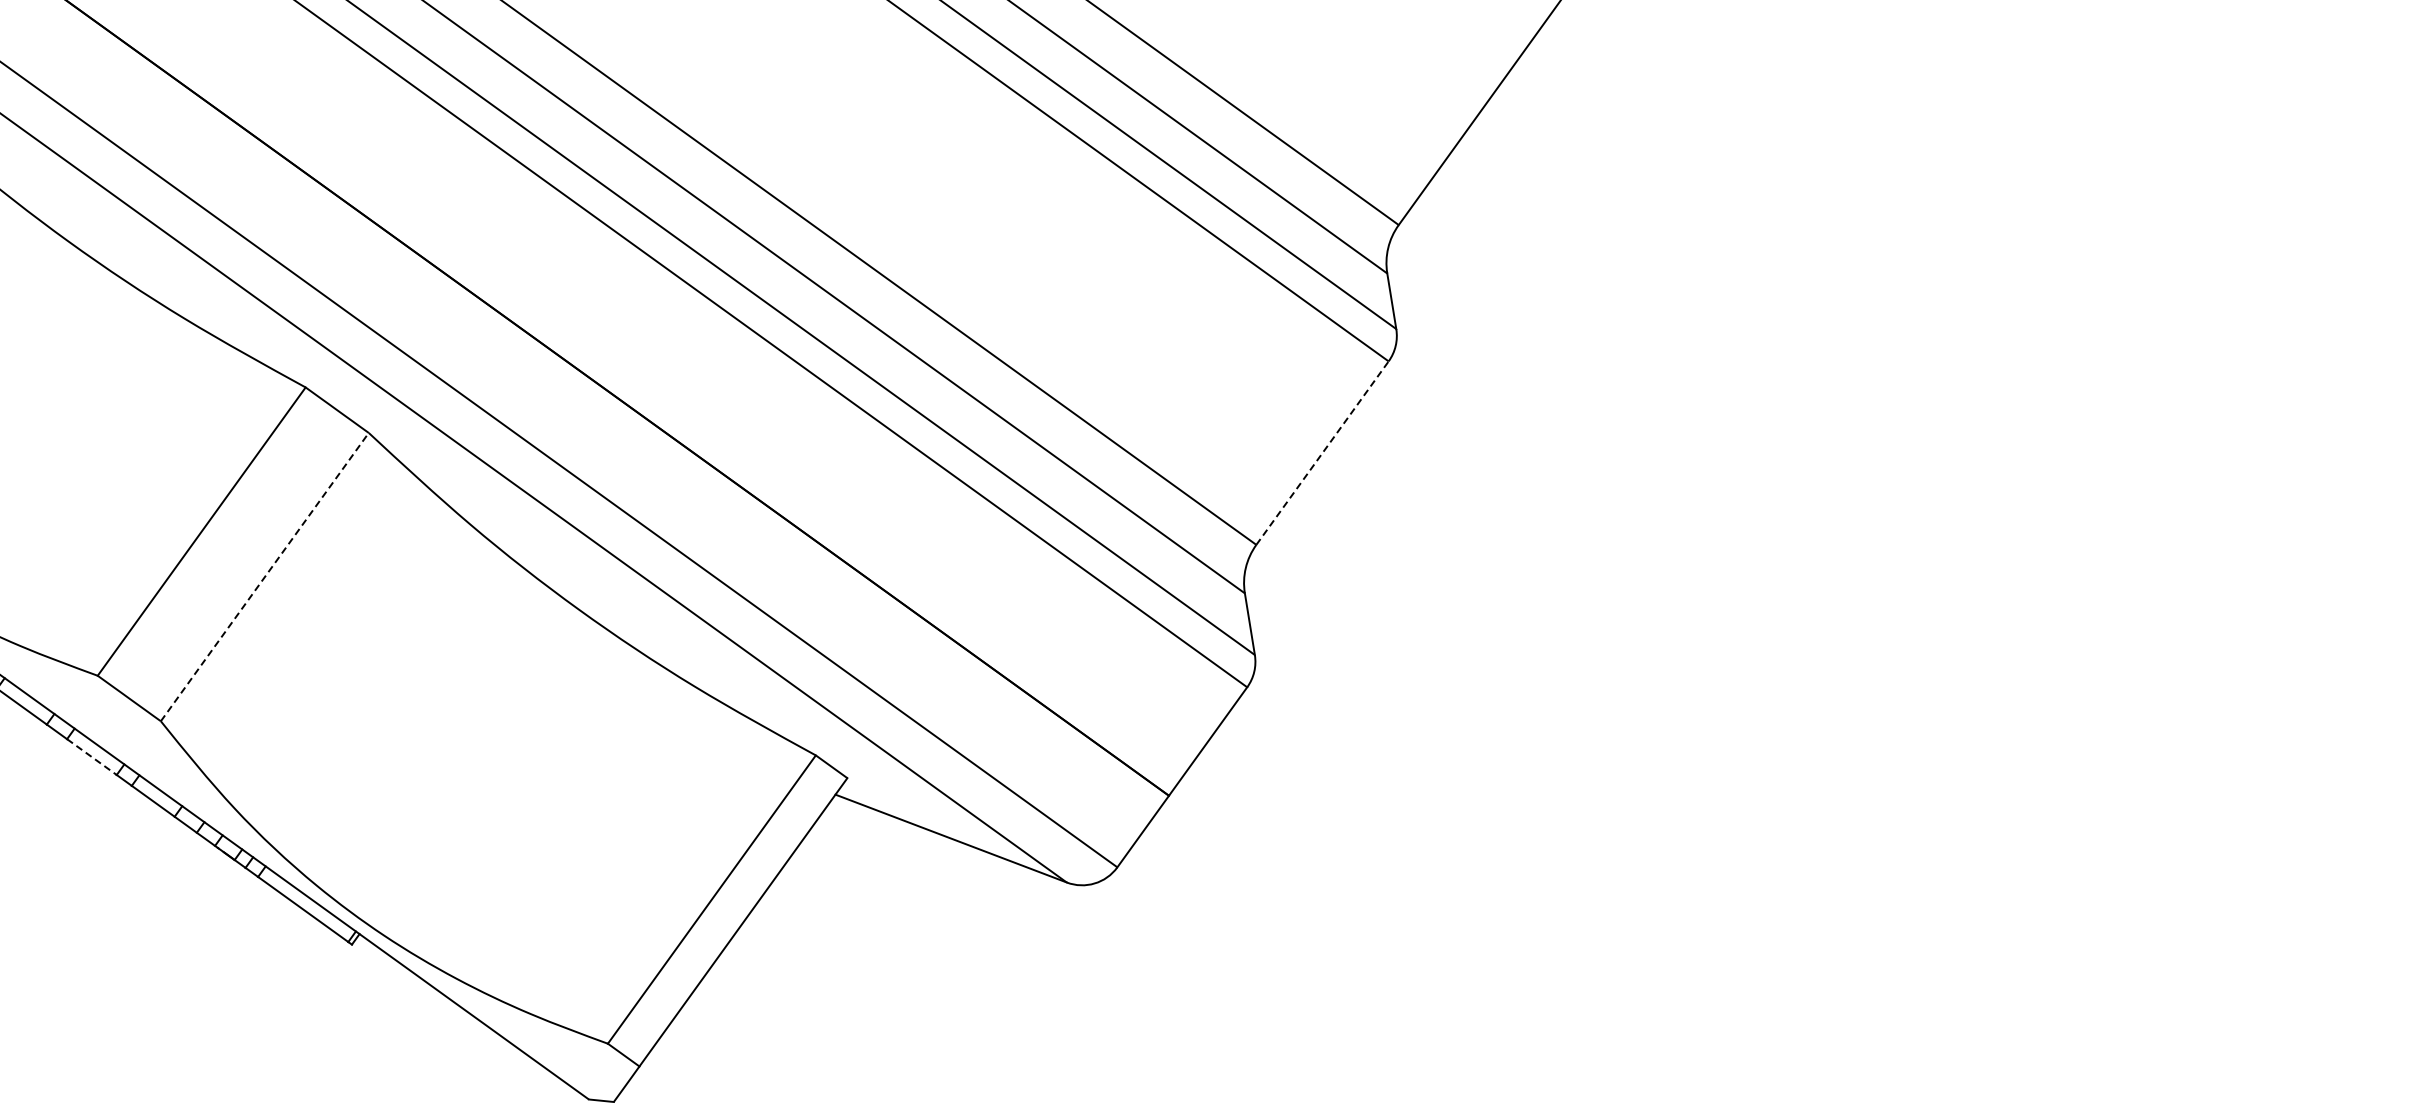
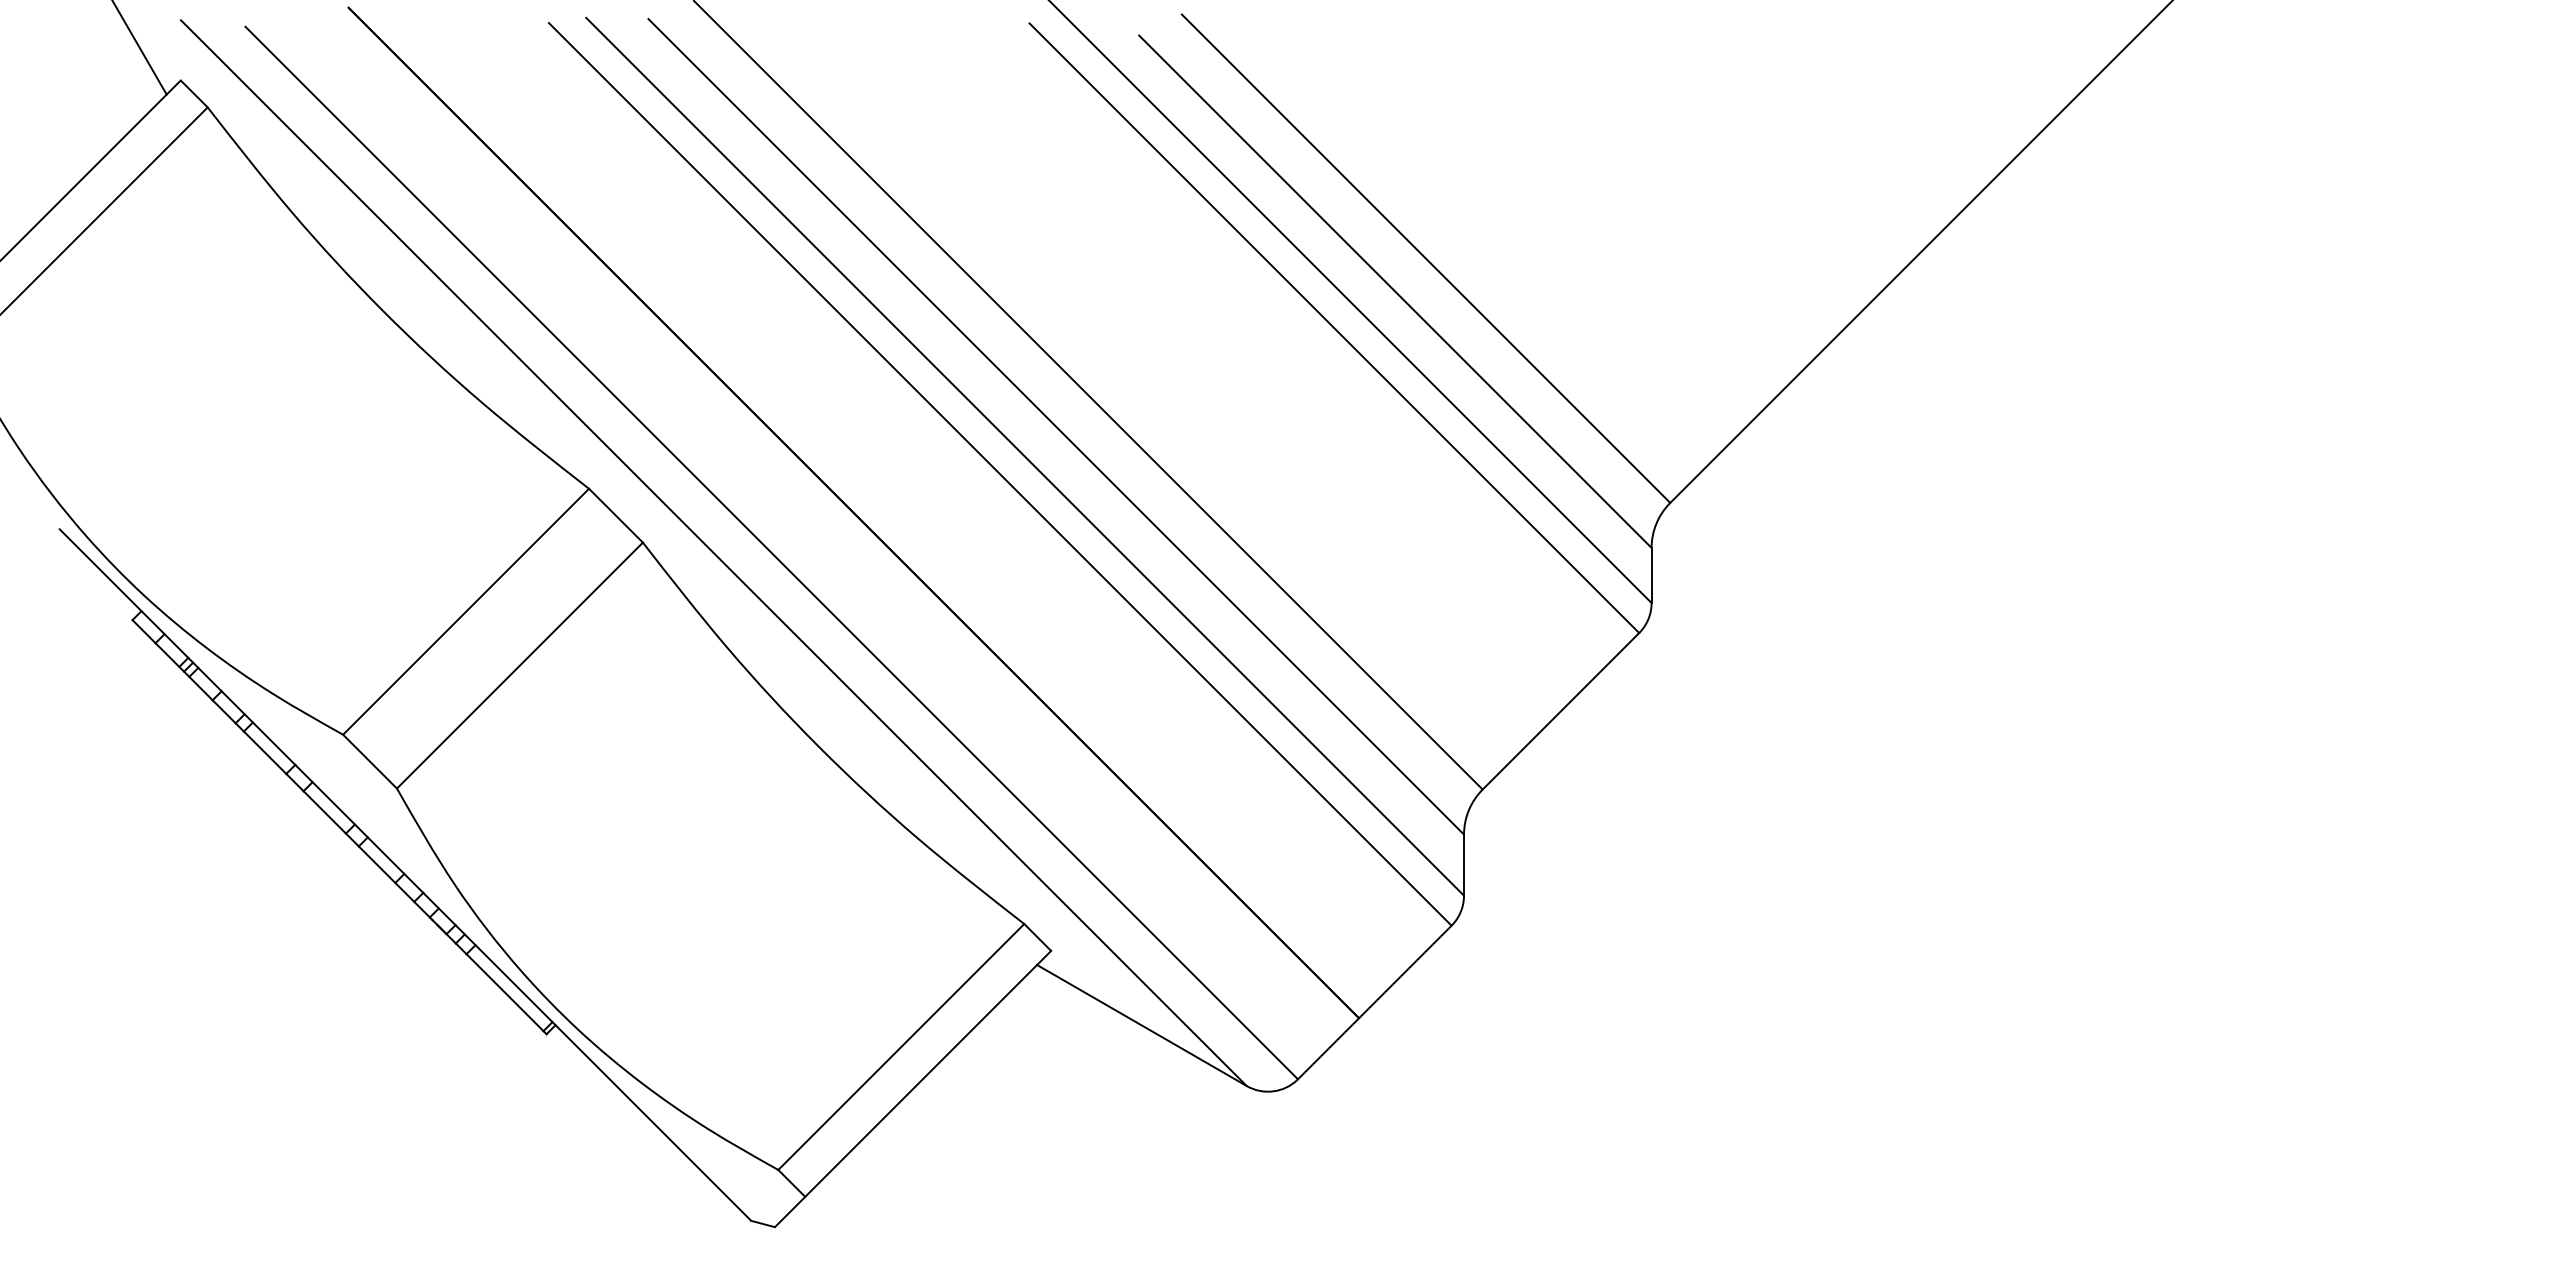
line: (1322, 453) -> (1560, 711), dashed -> solid
line: (264, 577) -> (519, 665), dashed -> solid
line: (91, 757) -> (324, 812), dashed -> solid

